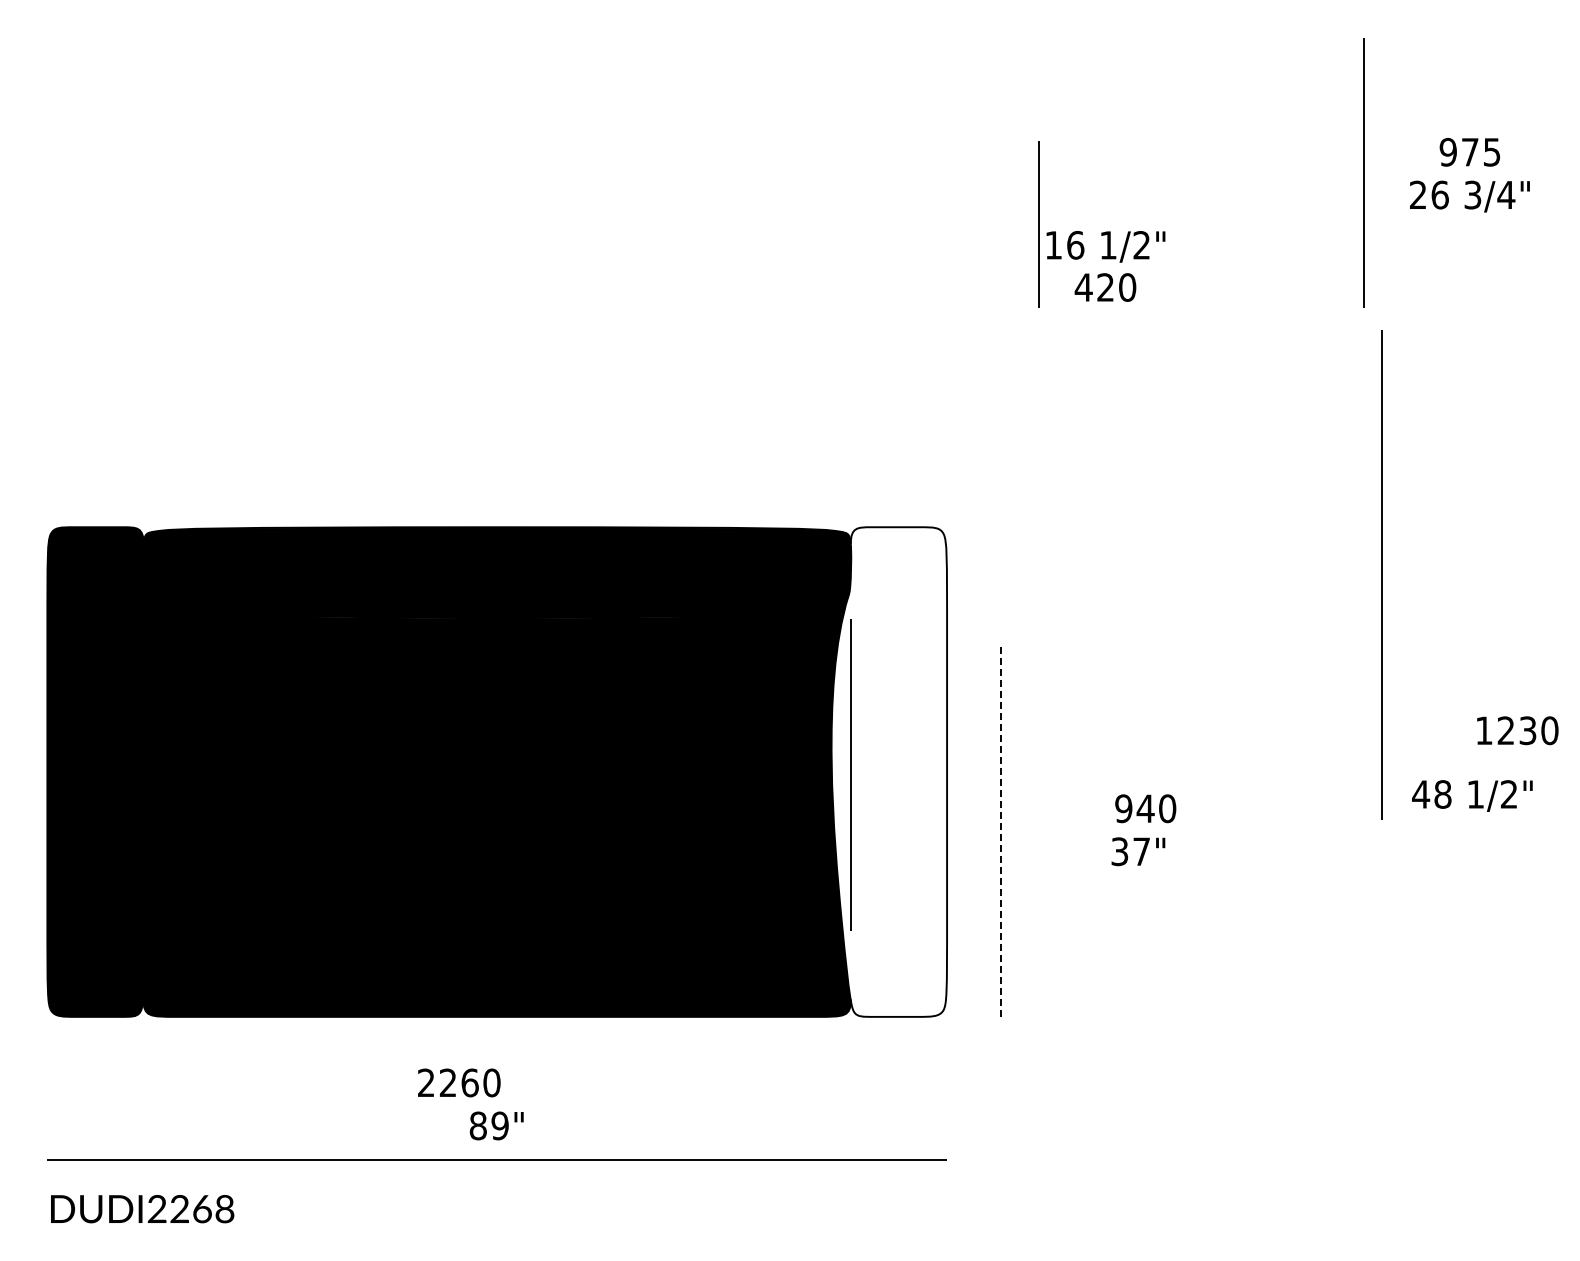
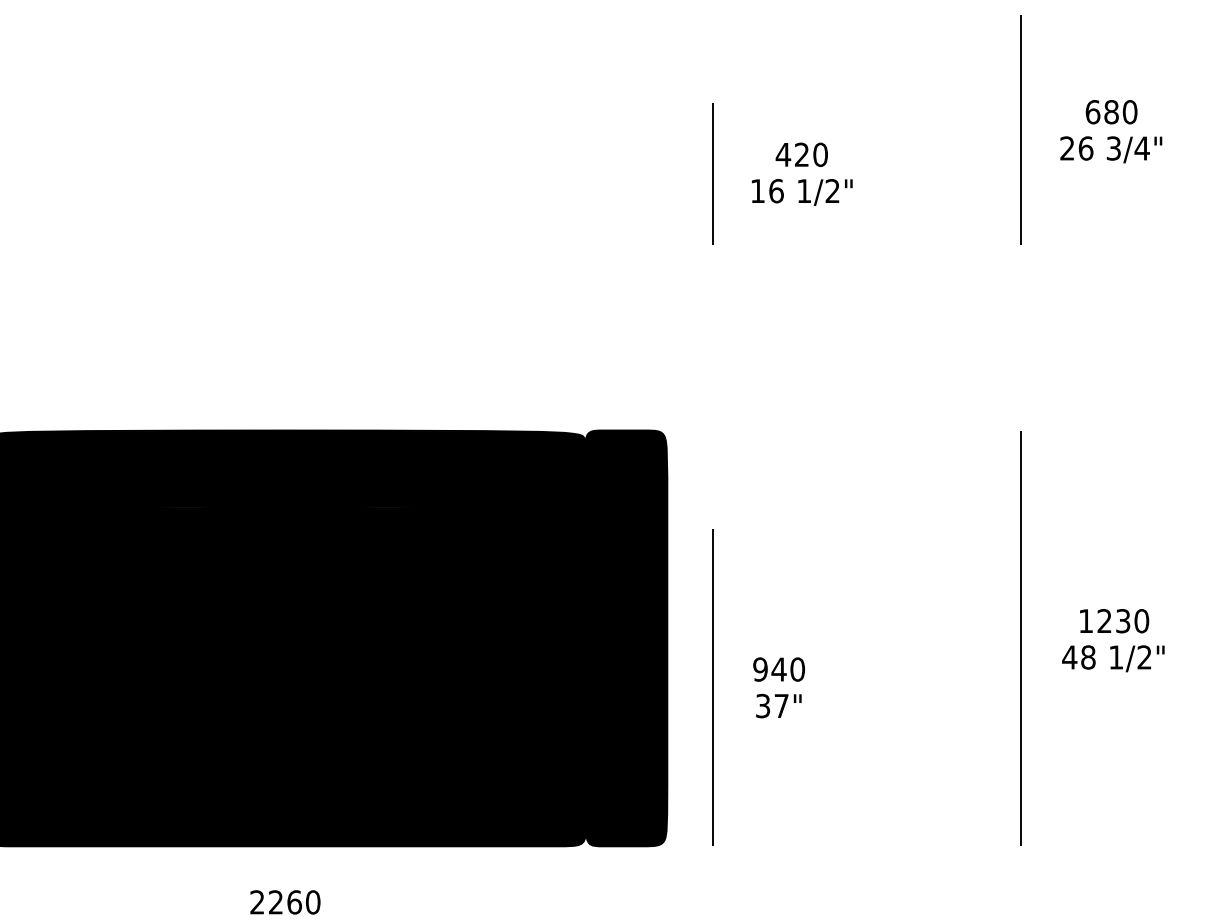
text: (1469, 151) -> (1110, 111), 975 -> 680
line: (1038, 224) -> (712, 173), moved
text: (1105, 287) -> (801, 154), moved
line: (1381, 574) -> (1020, 637), moved
text: (1517, 730) -> (1114, 620), moved
fill: (888, 771) -> (617, 637), added
text: (1145, 808) -> (778, 669), moved
line: (1000, 829) -> (712, 687), dashed -> solid
text: (1138, 851) -> (778, 705), moved
text: (459, 1082) -> (285, 902), moved

